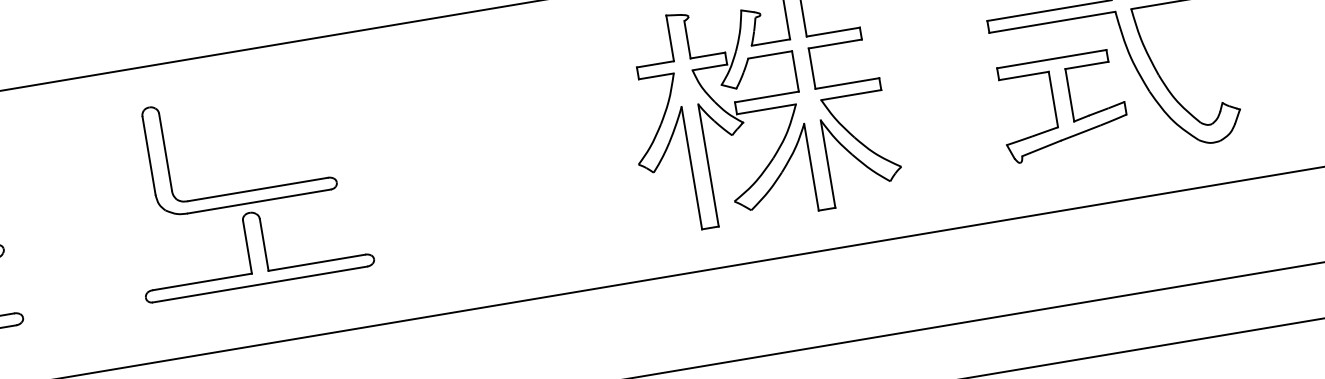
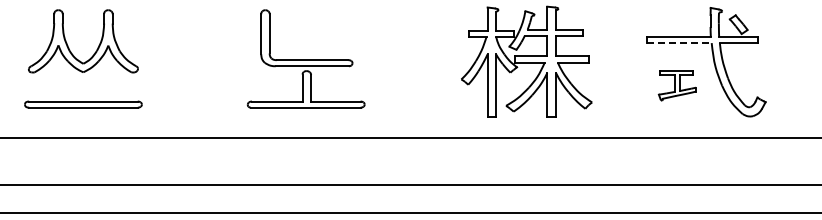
line: (1052, 23) -> (679, 43), solid -> dashed
part: (1062, 105) -> (677, 85), size x0.6
part: (245, 188) -> (306, 58), moved

